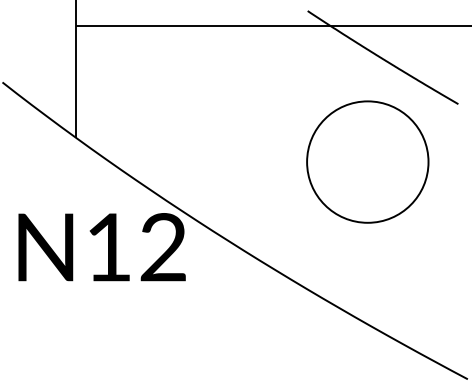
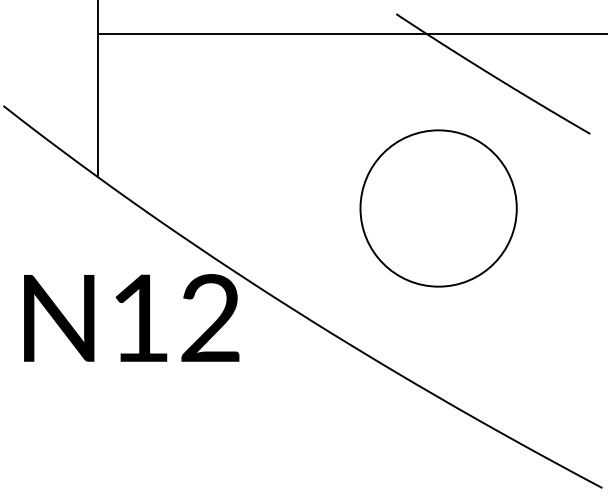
part: (367, 162) -> (438, 208), moved

